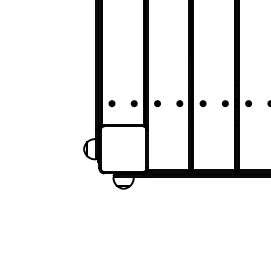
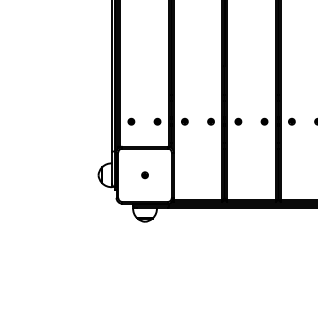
part: (123, 149) -> (144, 175), added

